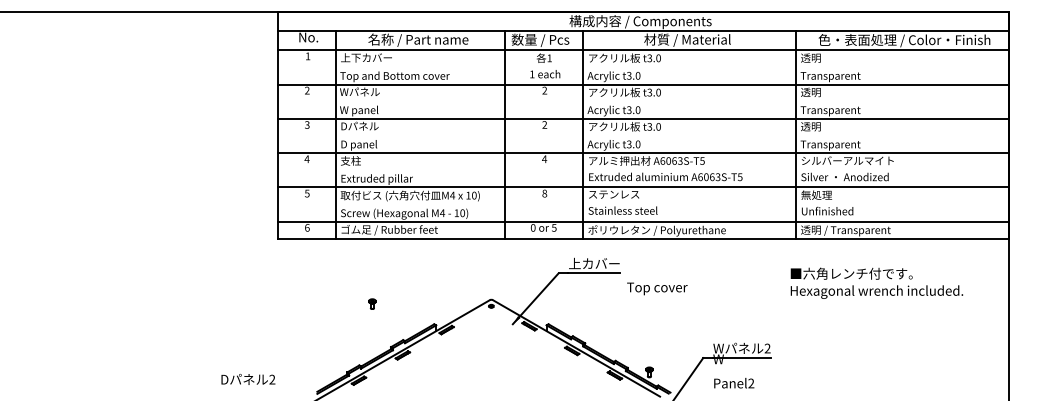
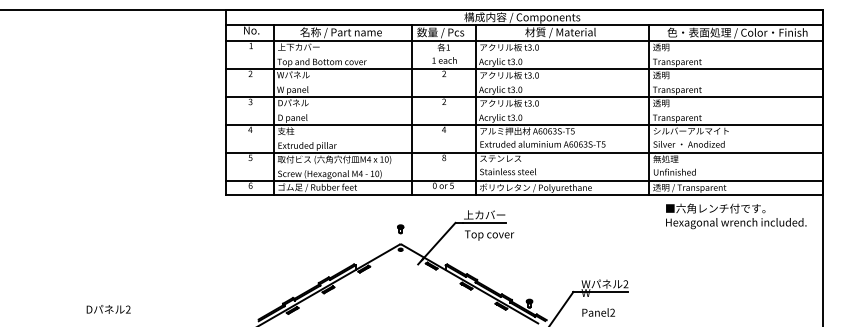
text: (876, 282) -> (735, 215), moved
text: (657, 288) -> (489, 235), moved
part: (372, 303) -> (400, 228), moved
text: (248, 379) -> (108, 309), moved

